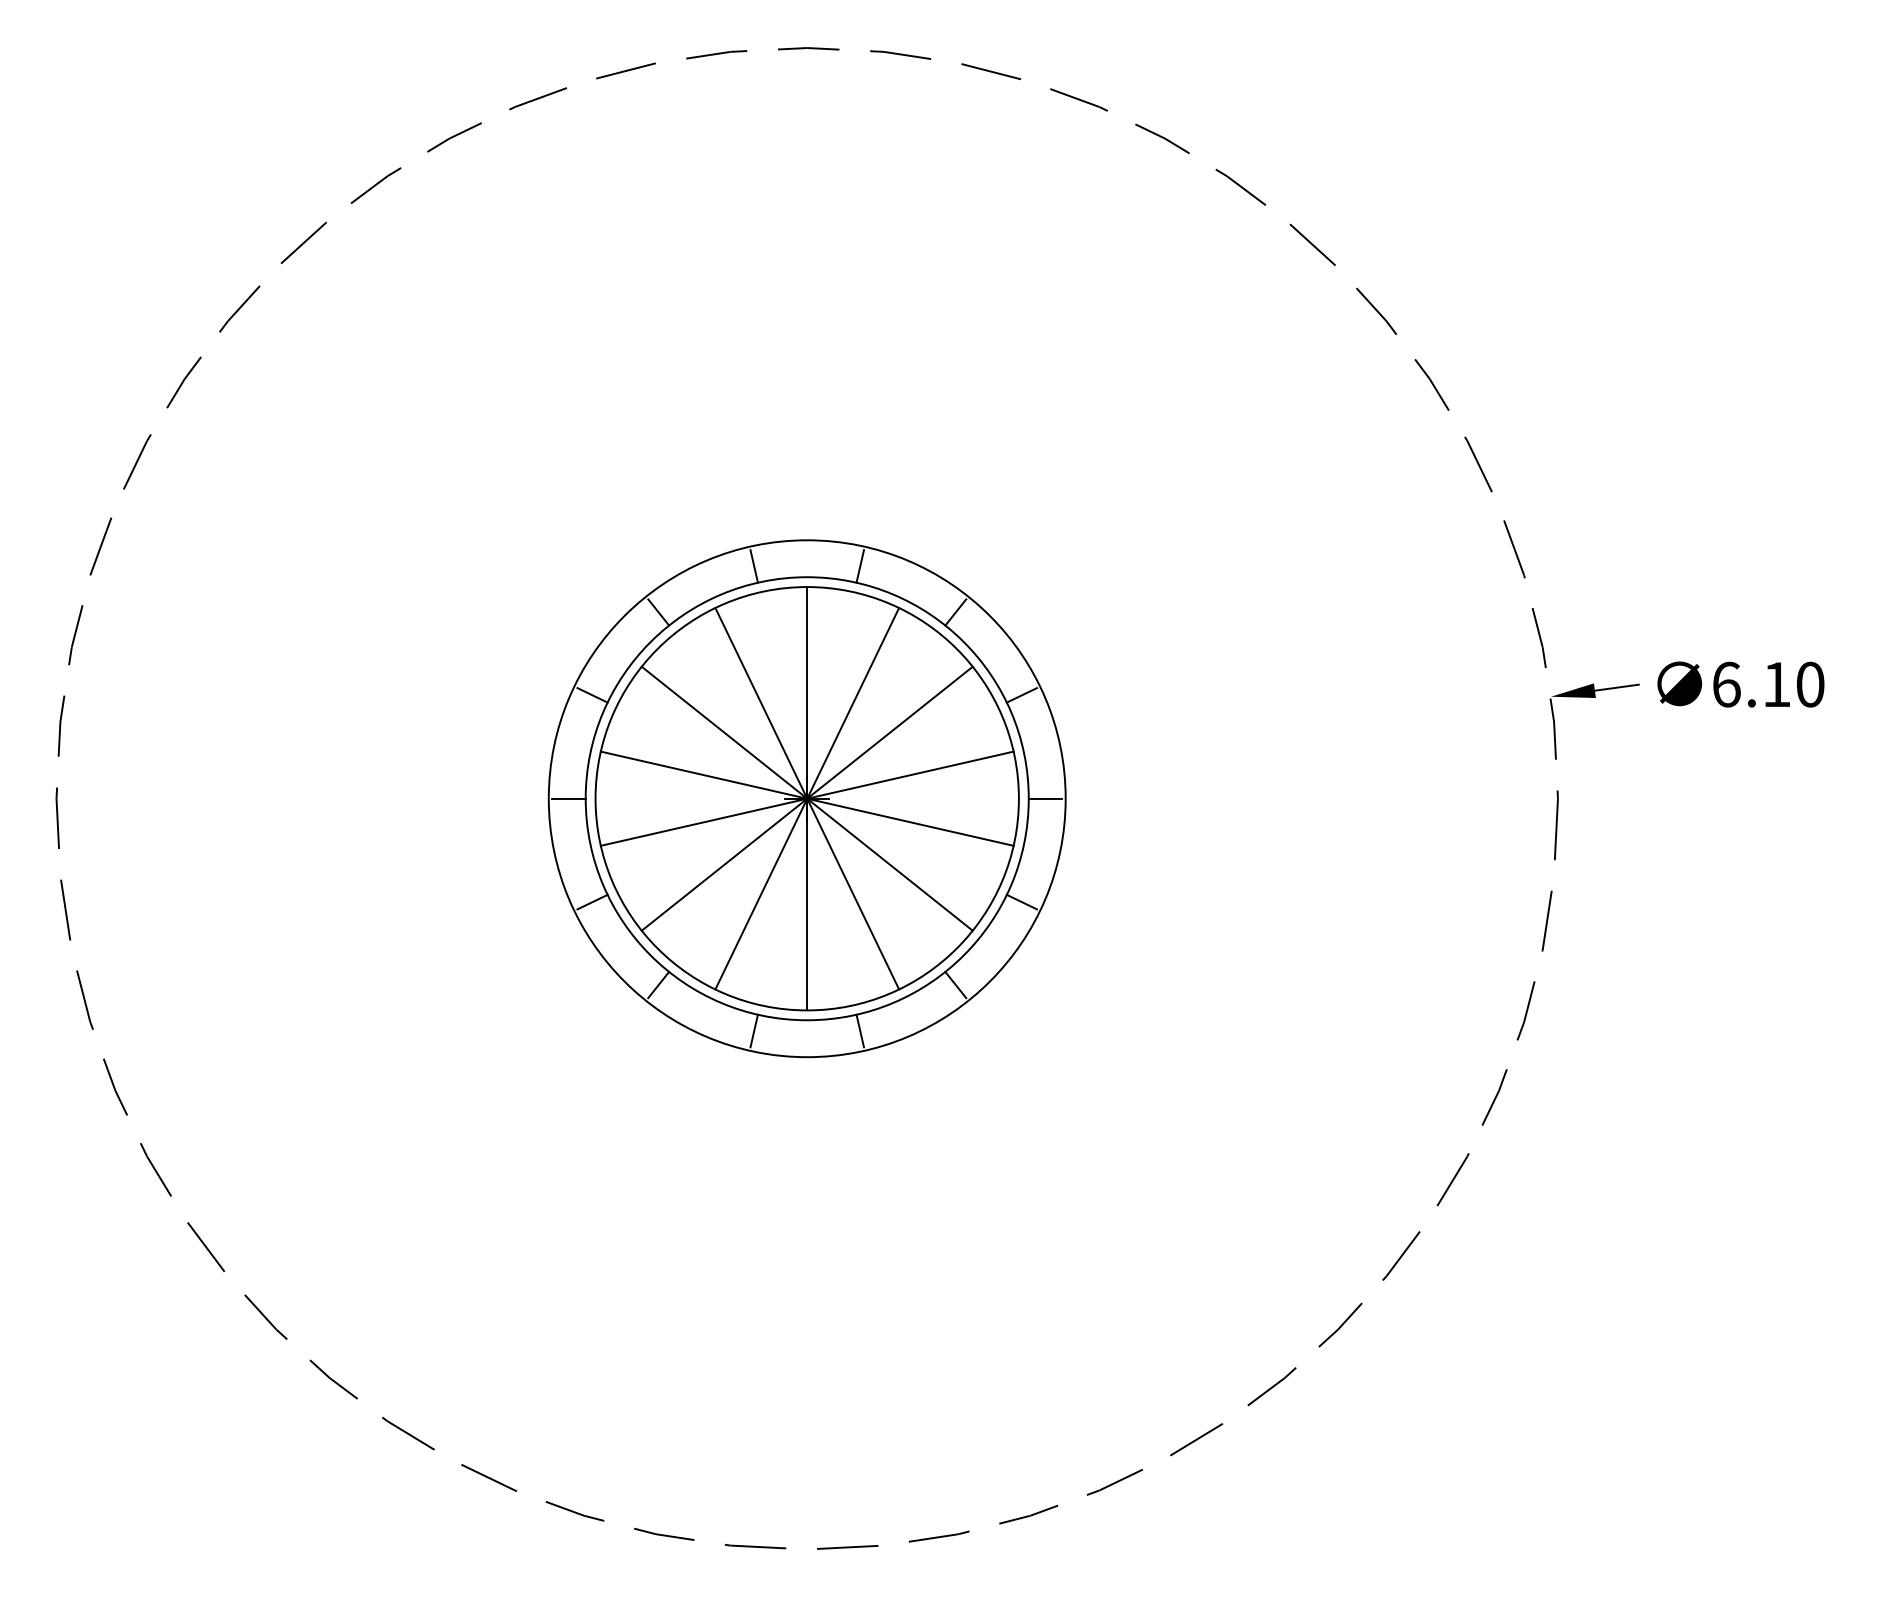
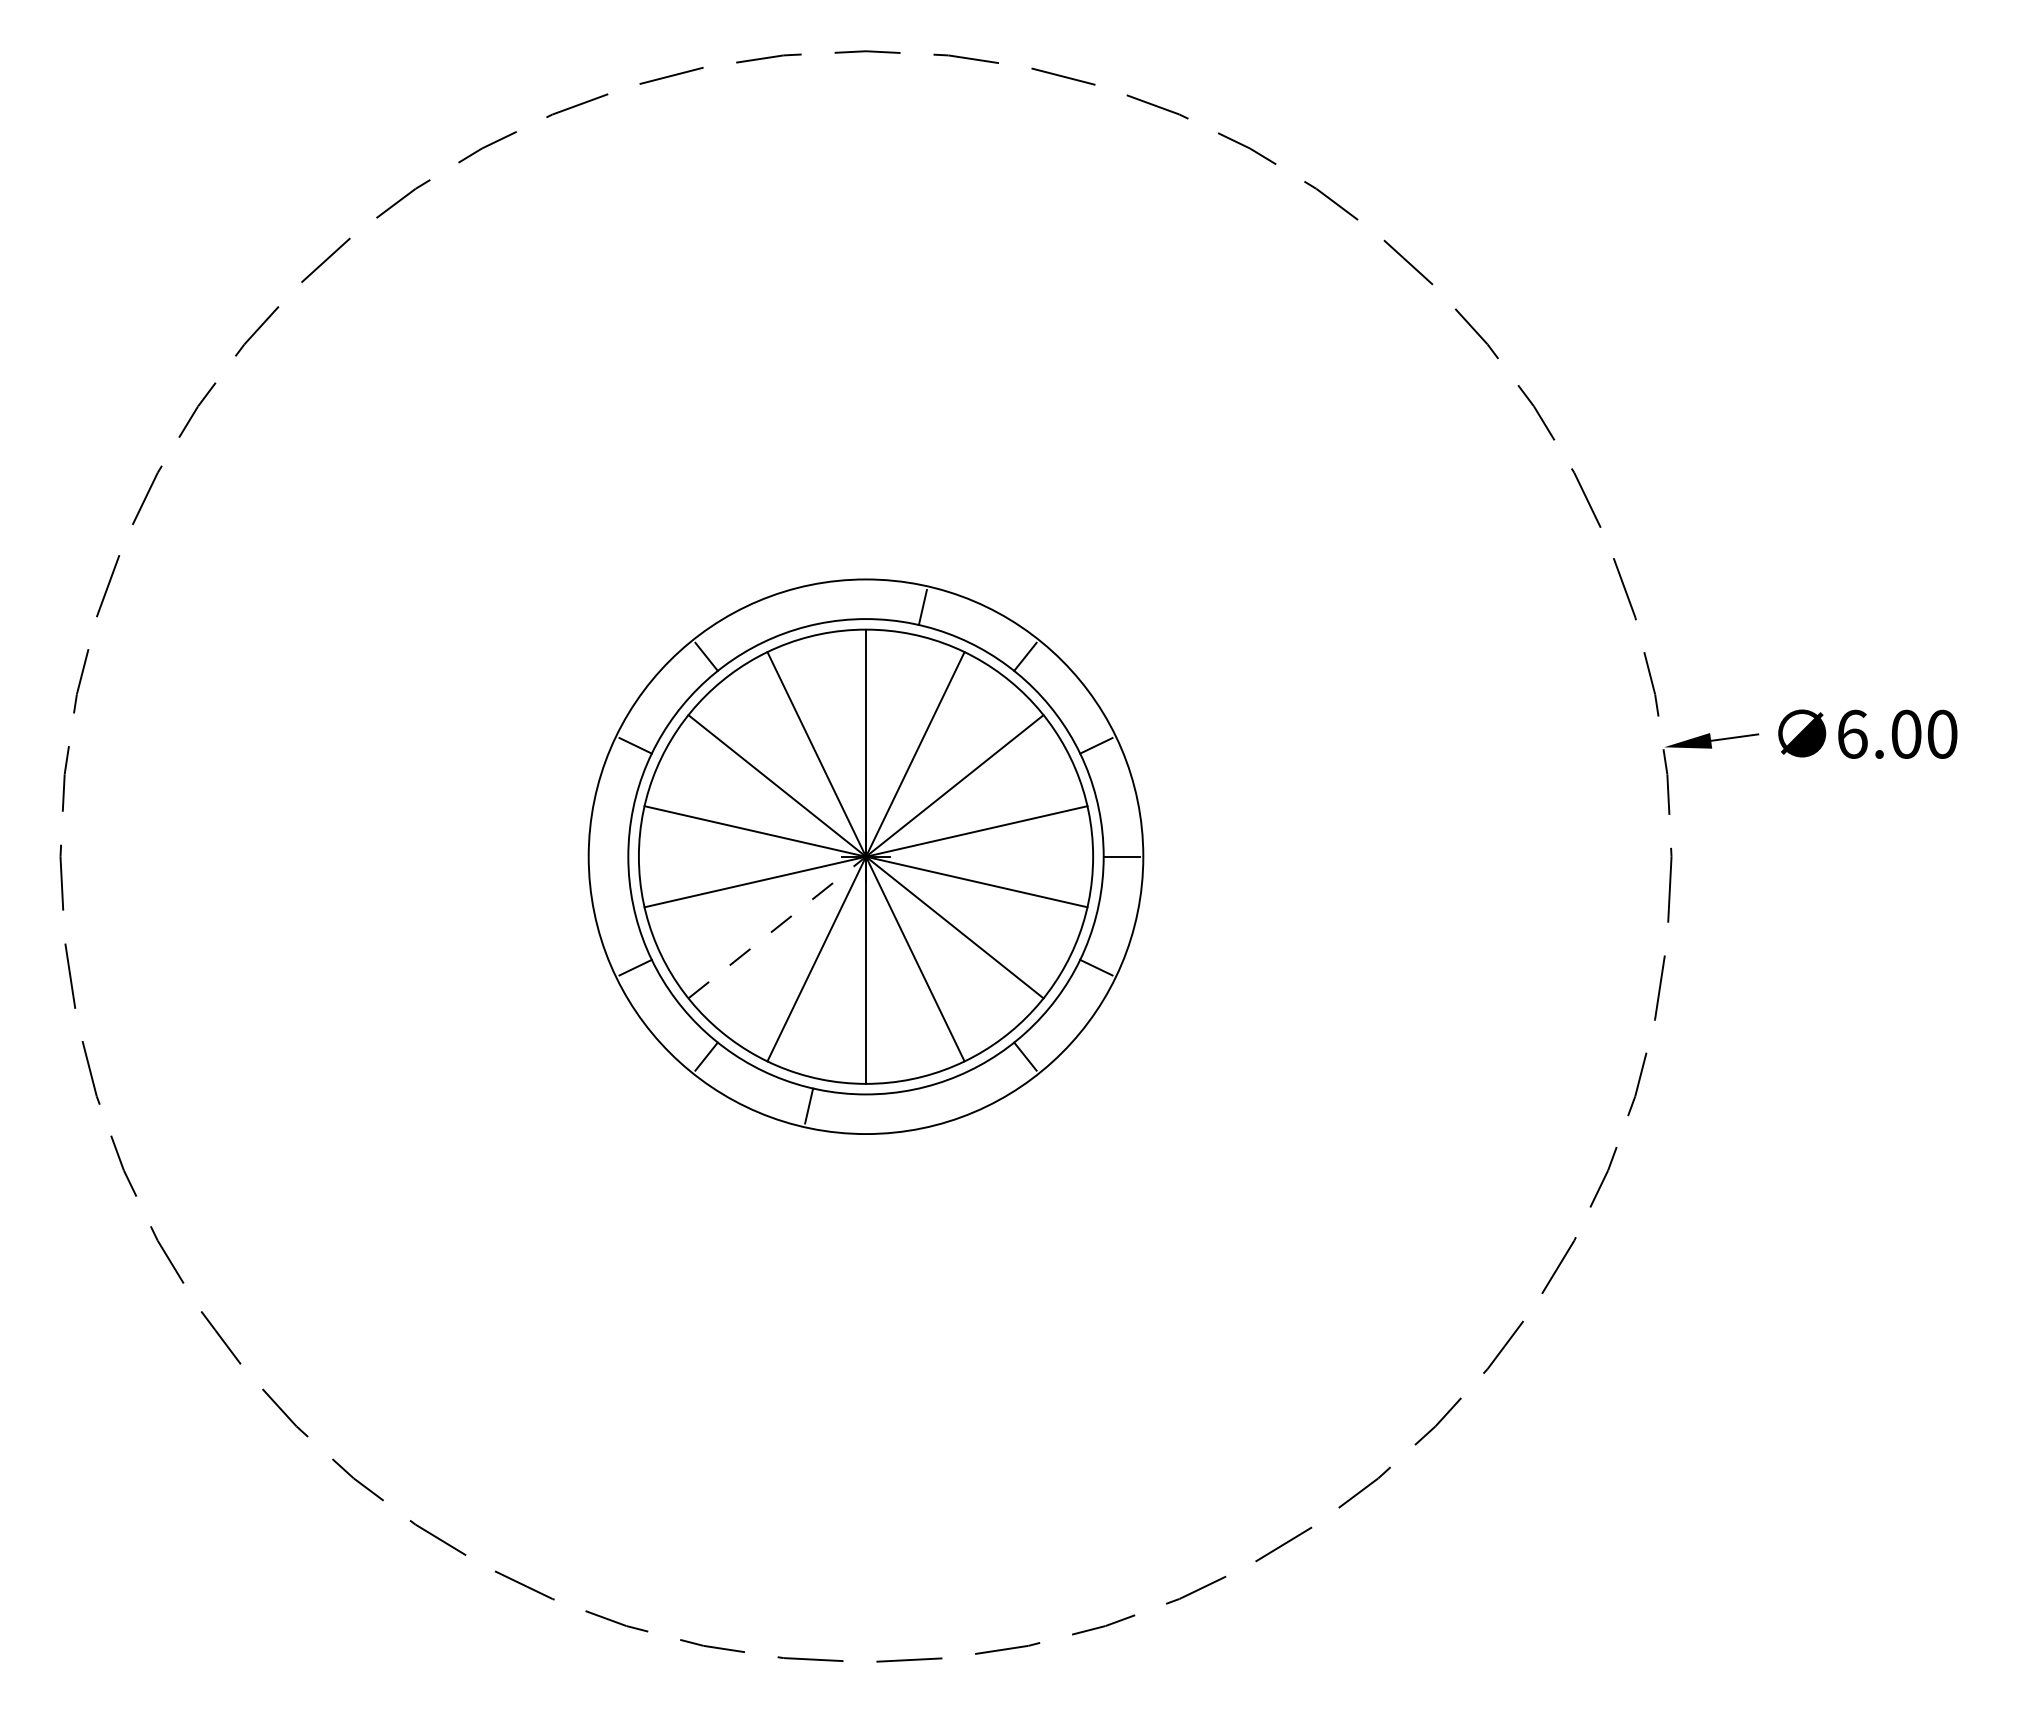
line: (754, 566) -> (809, 607), removed
text: (1776, 683) -> (1906, 733), 6.10 -> 6.00
line: (569, 798) -> (610, 856), removed
line: (723, 865) -> (776, 928), solid -> dashed
line: (859, 1030) -> (922, 1105), removed

